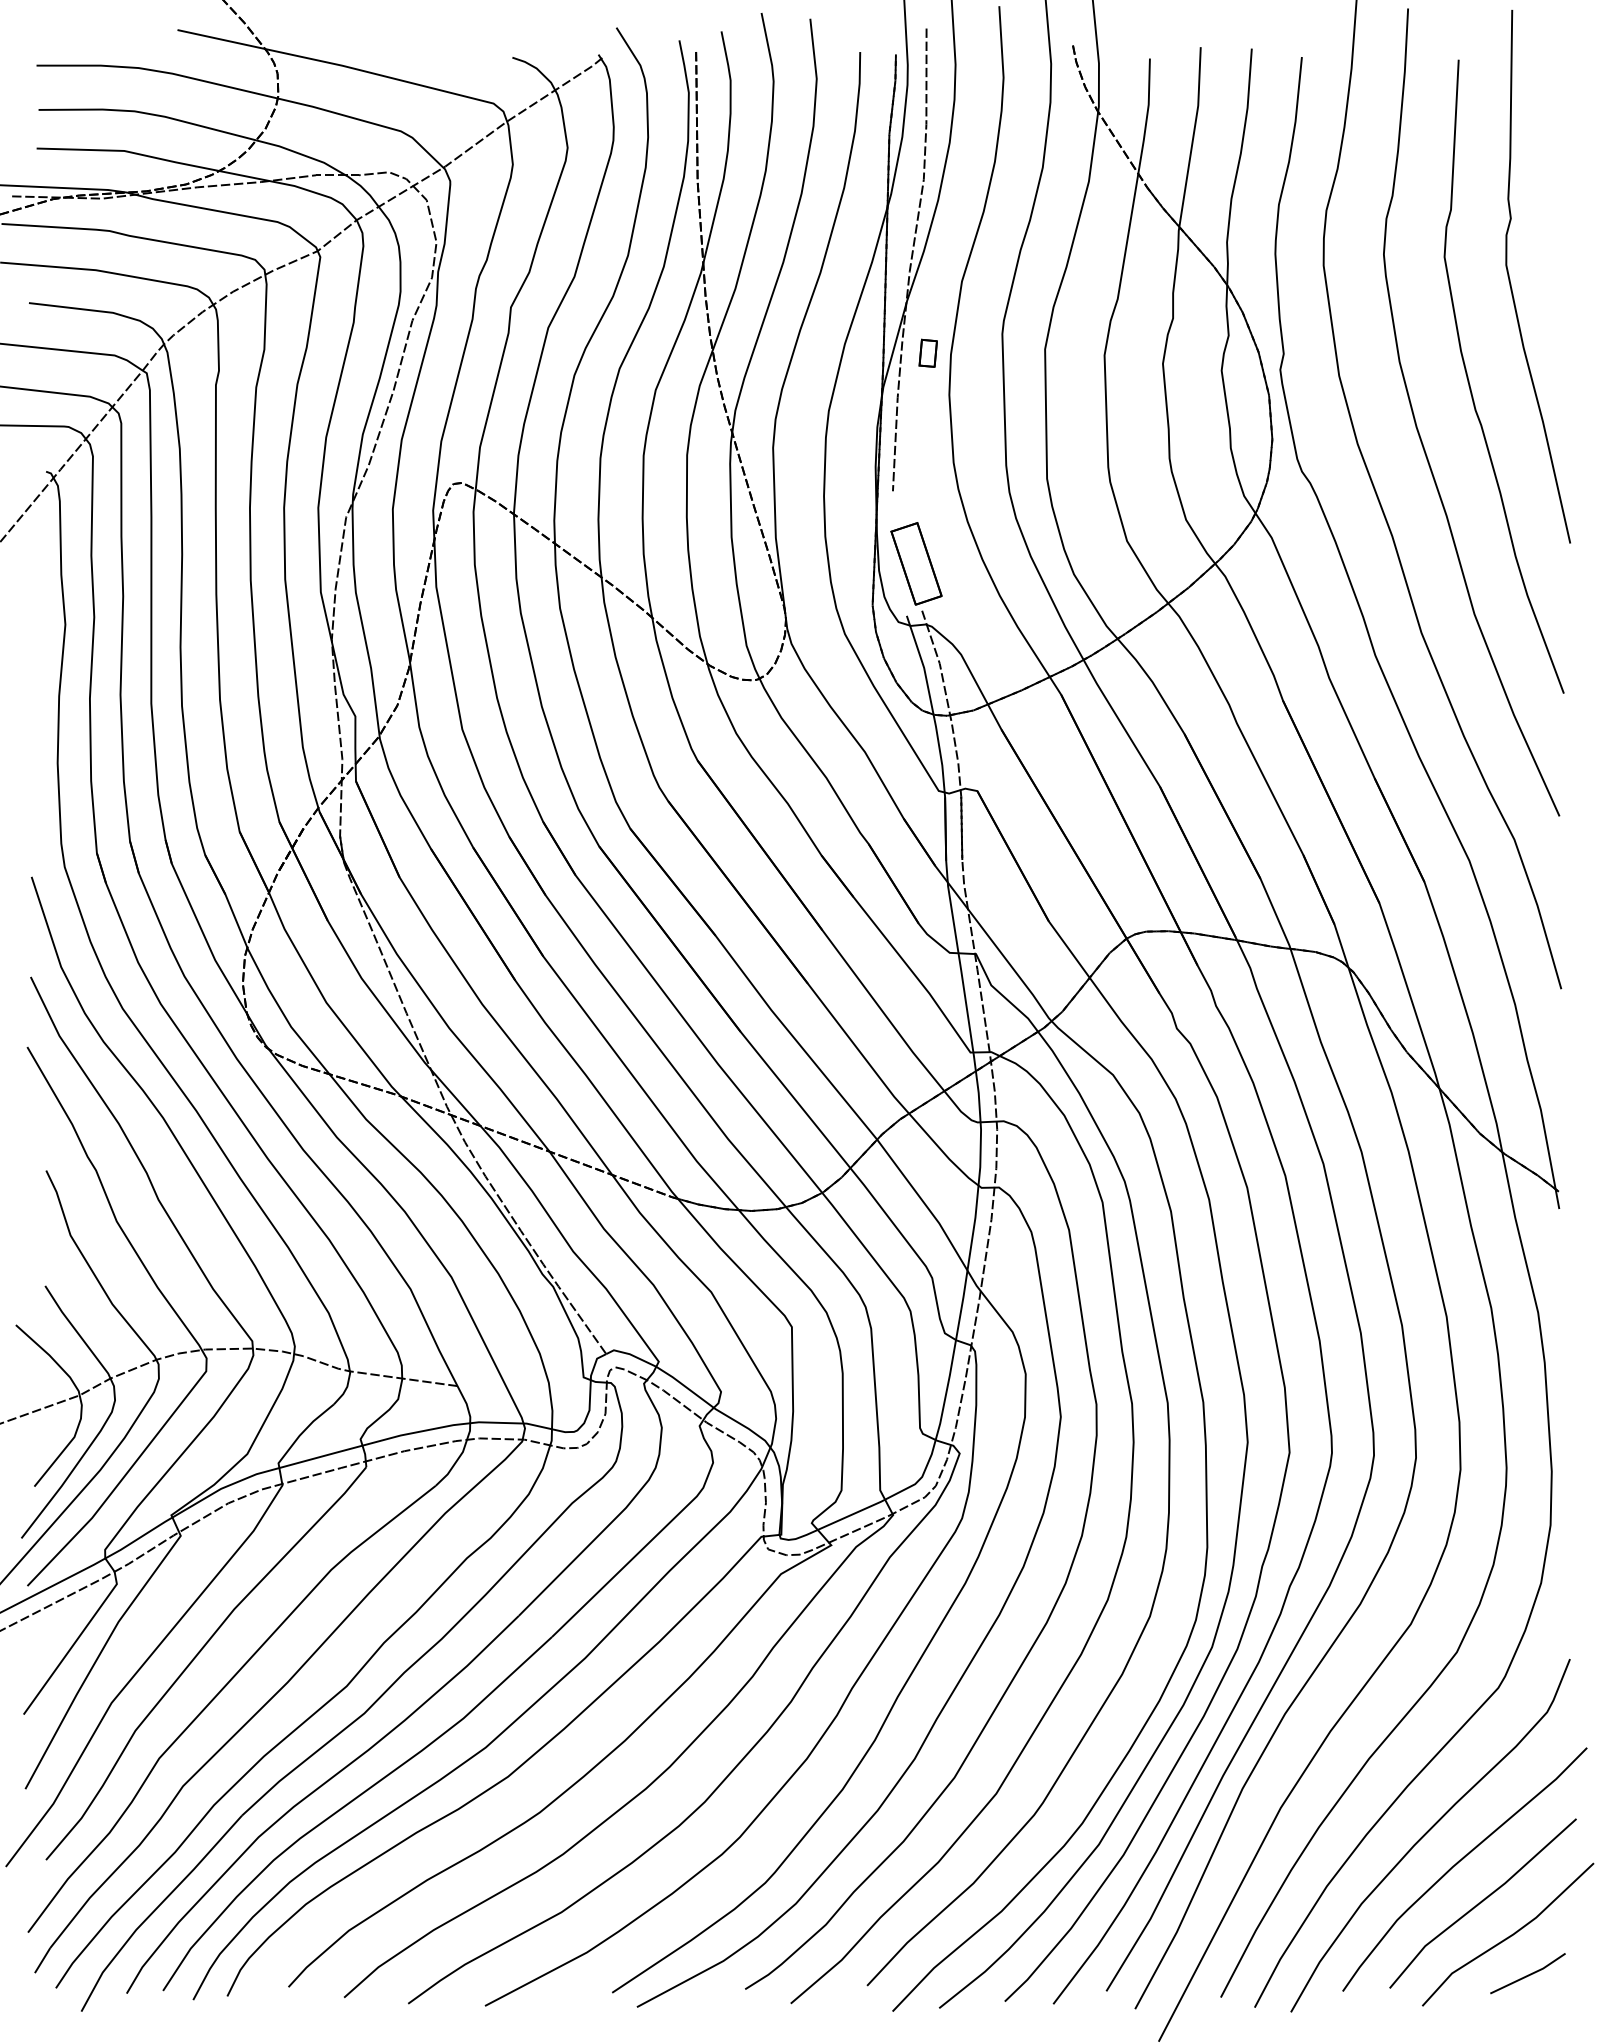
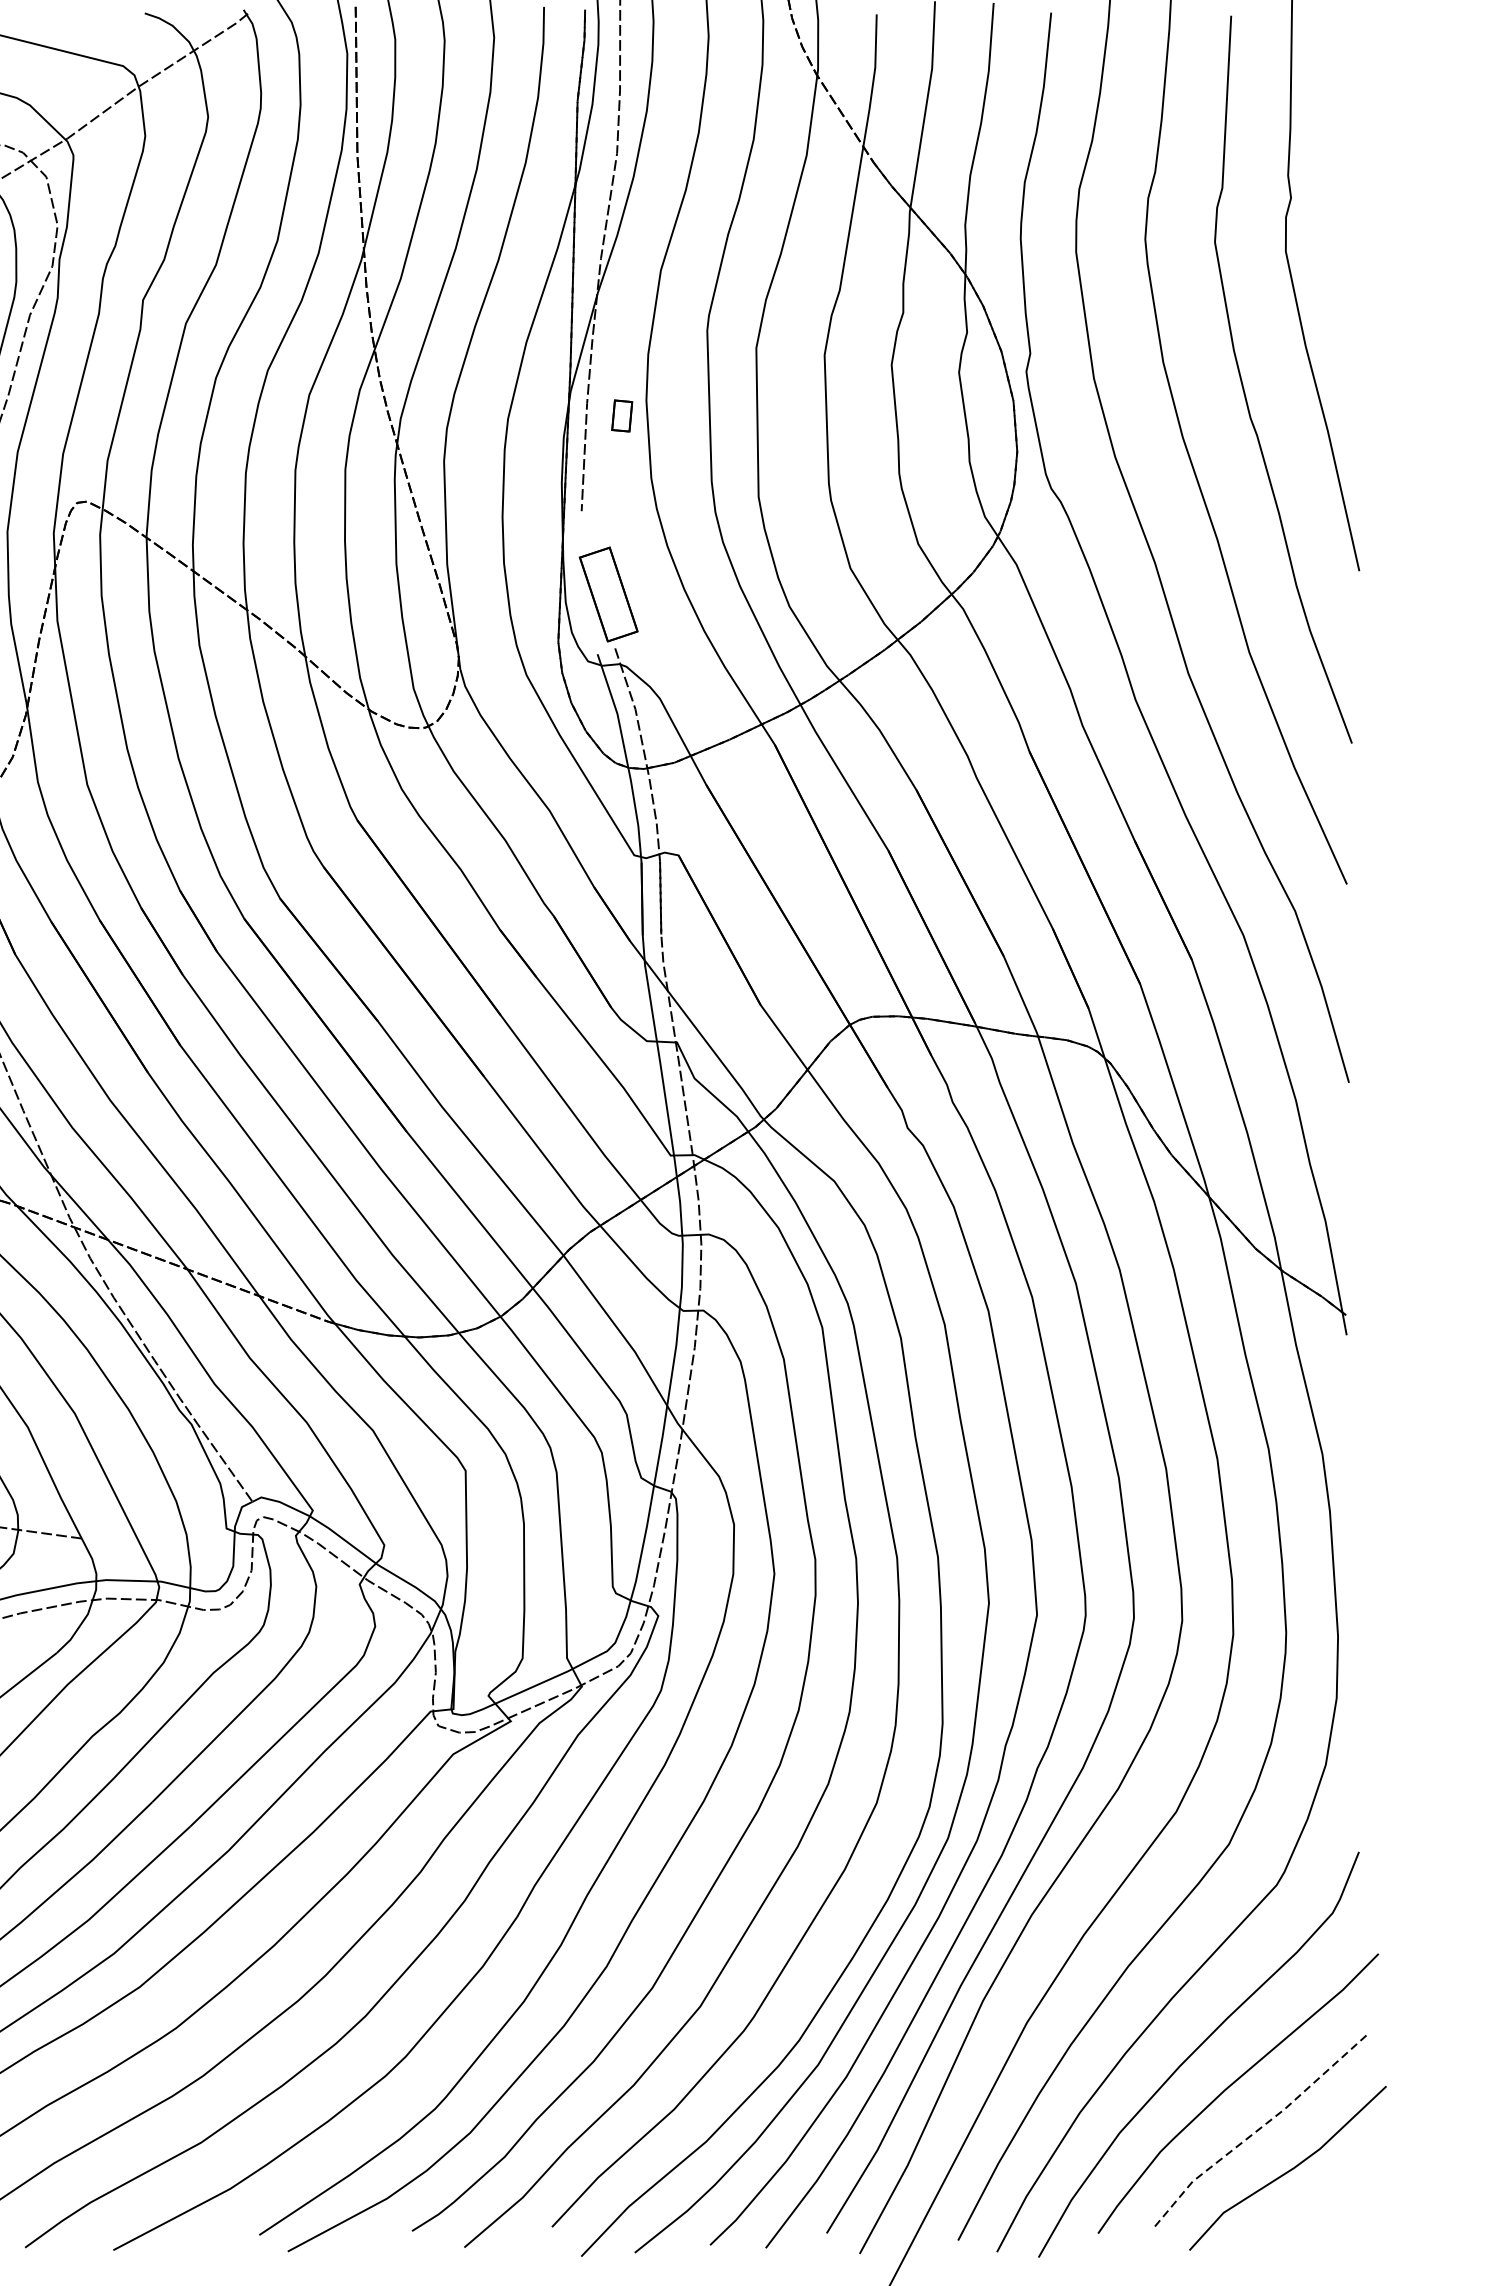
part: (927, 352) -> (621, 415), moved
line: (1480, 1902) -> (1256, 2131), solid -> dashed
line: (1528, 1974) -> (1311, 2214), removed

